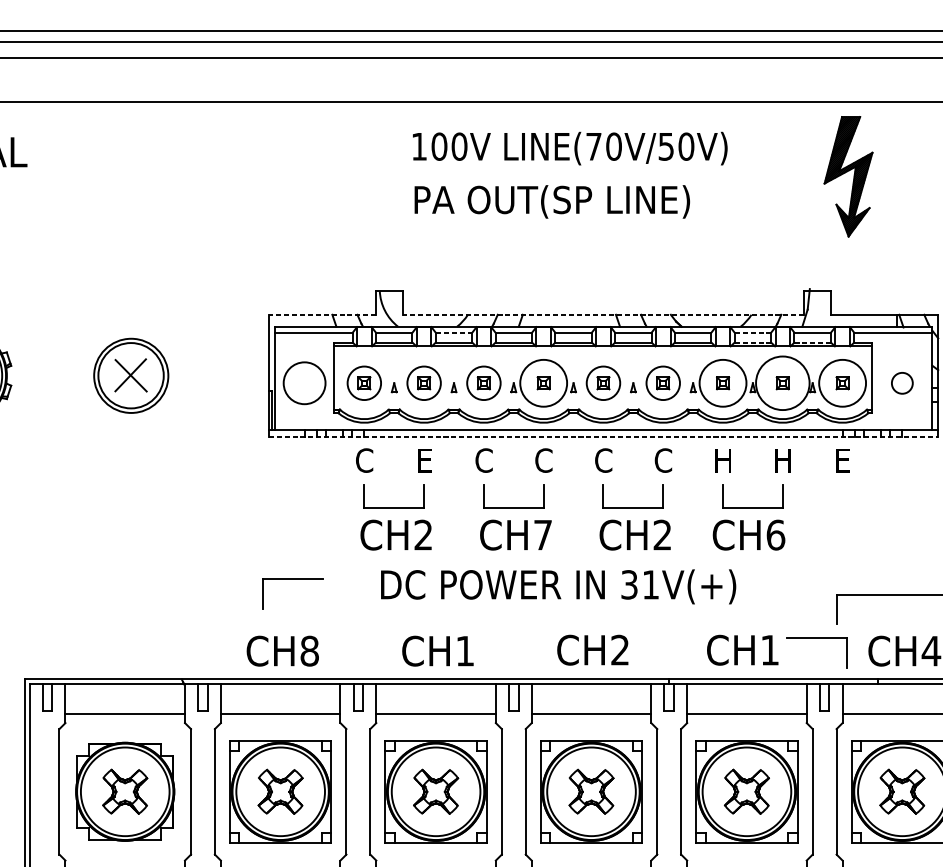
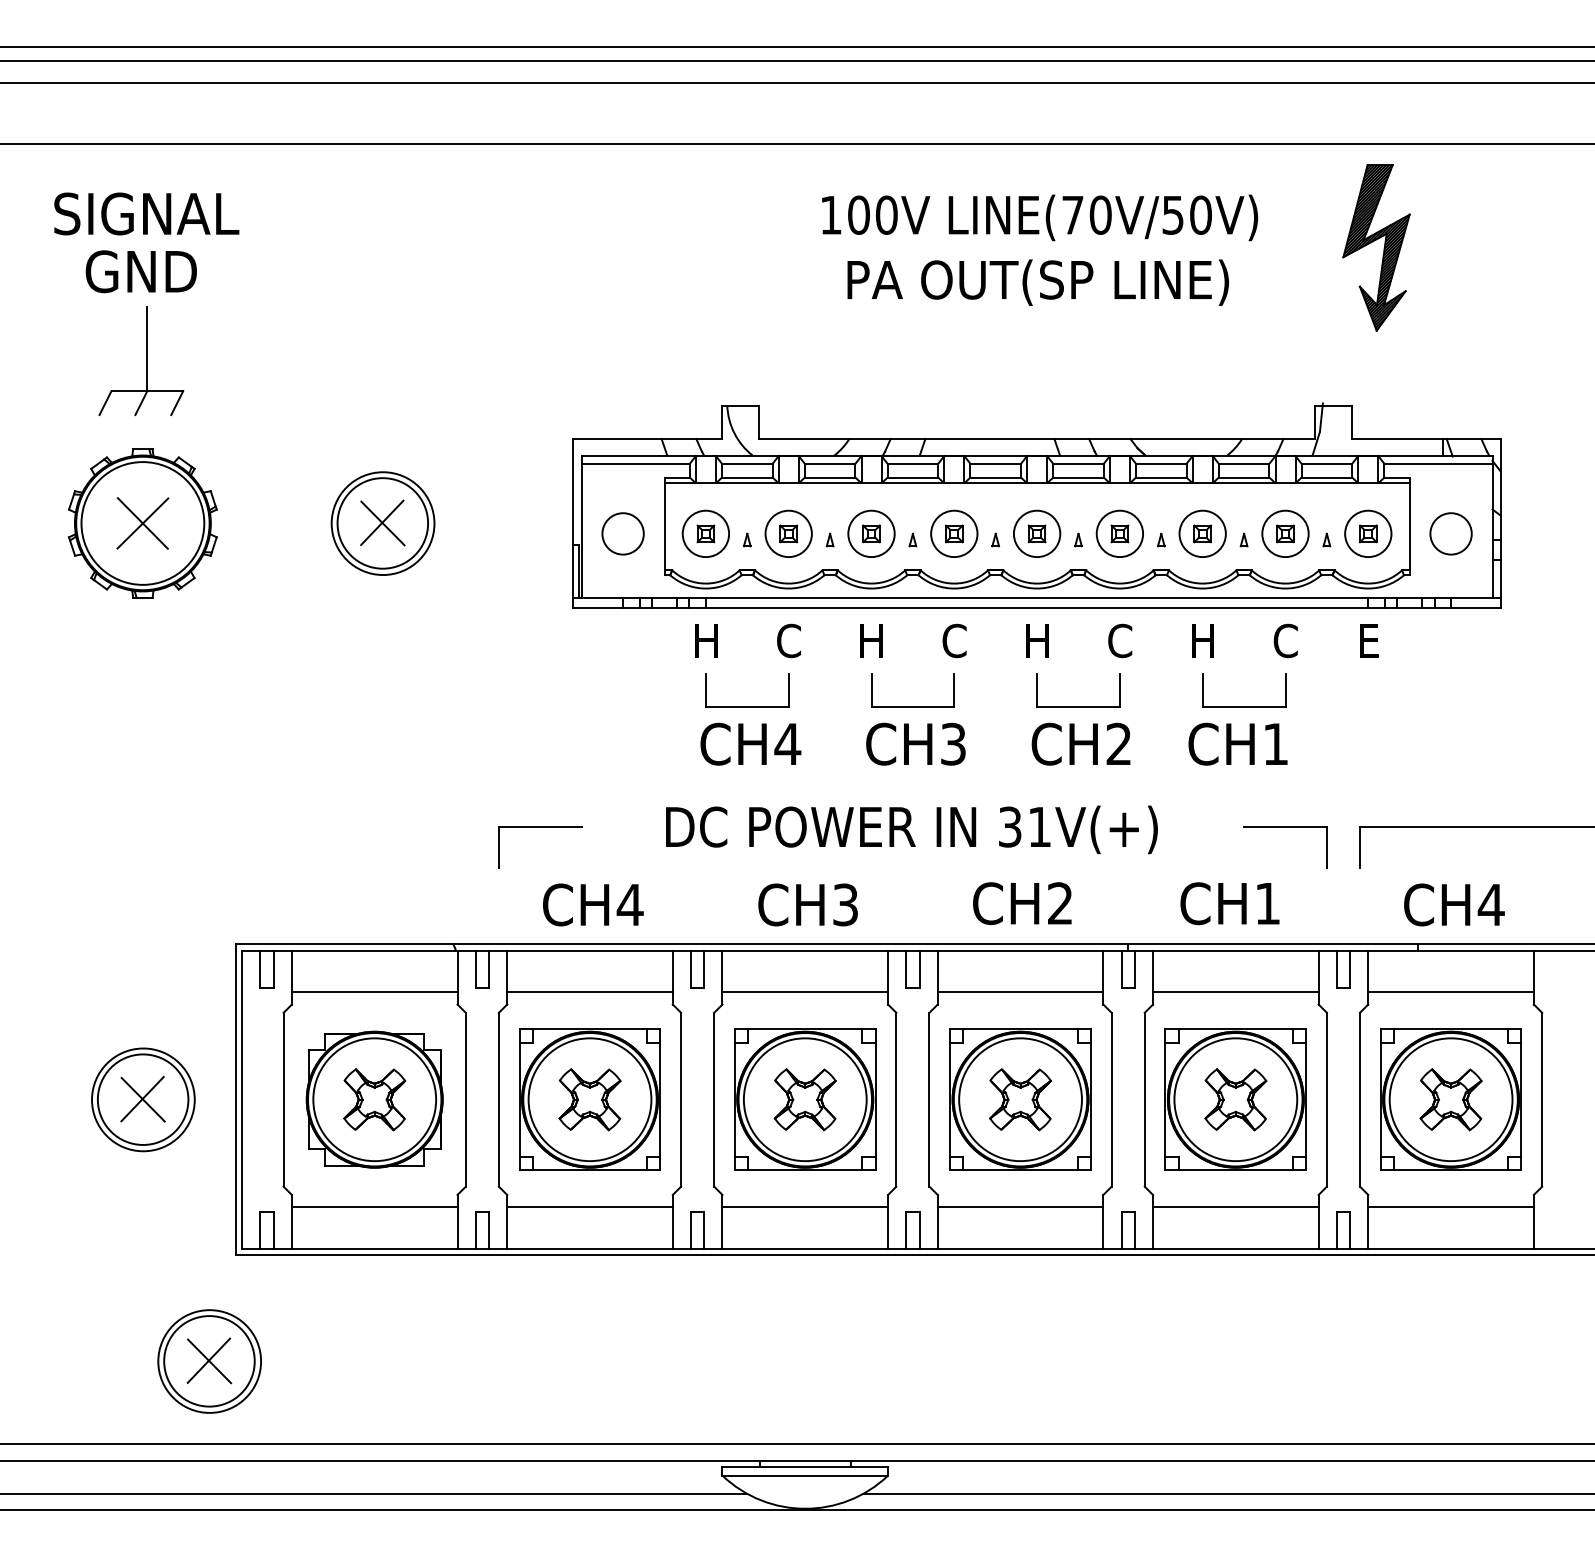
text: (570, 148) -> (1040, 217), moved
text: (551, 201) -> (1037, 282), moved
line: (322, 315) -> (647, 439), dashed -> solid
line: (603, 315) -> (1036, 439), dashed -> solid
line: (454, 332) -> (830, 463), dashed -> solid
line: (753, 332) -> (1244, 463), dashed -> solid
line: (753, 342) -> (1244, 477), dashed -> solid
line: (813, 342) -> (1327, 477), dashed -> solid
circle: (304, 383) -> (622, 533), size x0.71
circle: (543, 383) -> (954, 533), size x0.71
circle: (722, 383) -> (1202, 533), size x0.71
circle: (782, 383) -> (1285, 533), size x0.62
circle: (842, 383) -> (1368, 533), size x0.71
circle: (901, 383) -> (1450, 533), size x1.43
line: (603, 436) -> (1037, 607), dashed -> solid
text: (364, 460) -> (706, 640), C -> H
text: (423, 460) -> (788, 640), E -> C
text: (483, 460) -> (871, 640), C -> H
text: (603, 460) -> (1037, 640), C -> H
text: (782, 460) -> (1285, 640), H -> C
text: (423, 534) -> (787, 743), CH2 -> CH4
text: (543, 534) -> (953, 743), CH7 -> CH3
text: (775, 534) -> (1275, 743), CH6 -> CH1
part: (293, 580) -> (540, 827), moved
text: (558, 586) -> (911, 829), moved
part: (816, 638) -> (1285, 827), moved
text: (309, 650) -> (629, 904), CH8 -> CH4
text: (465, 650) -> (845, 904), CH1 -> CH3

